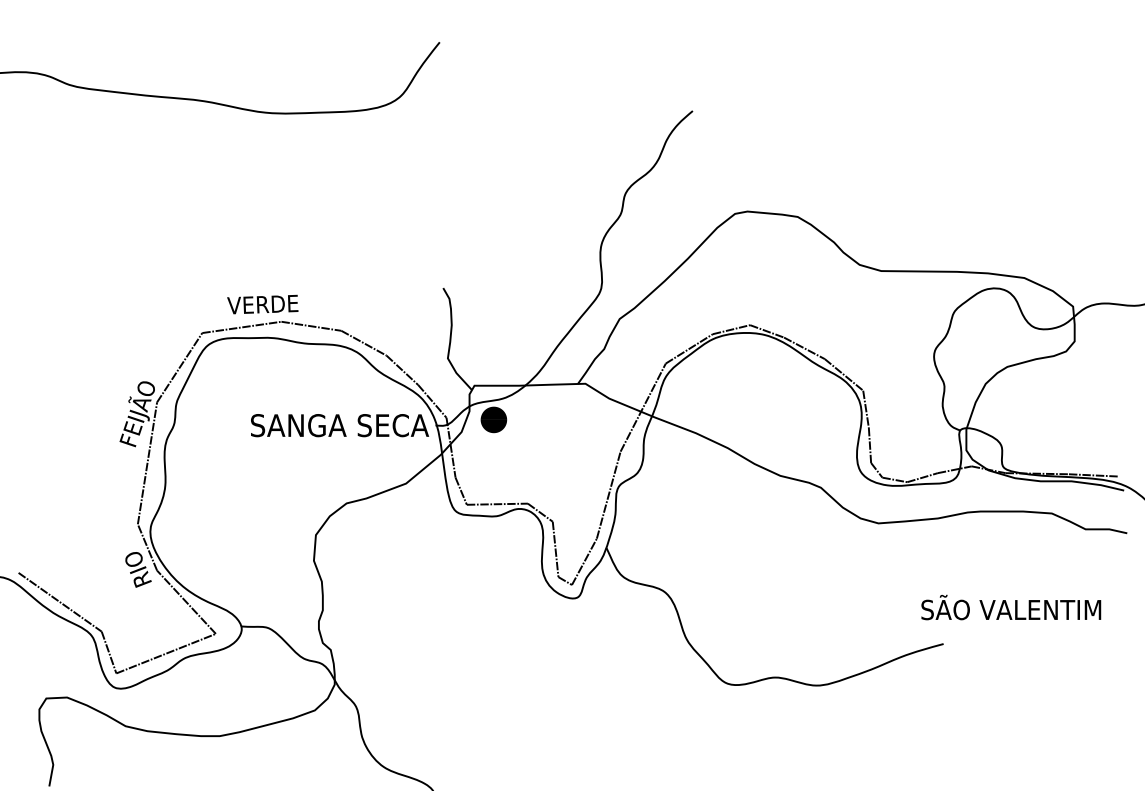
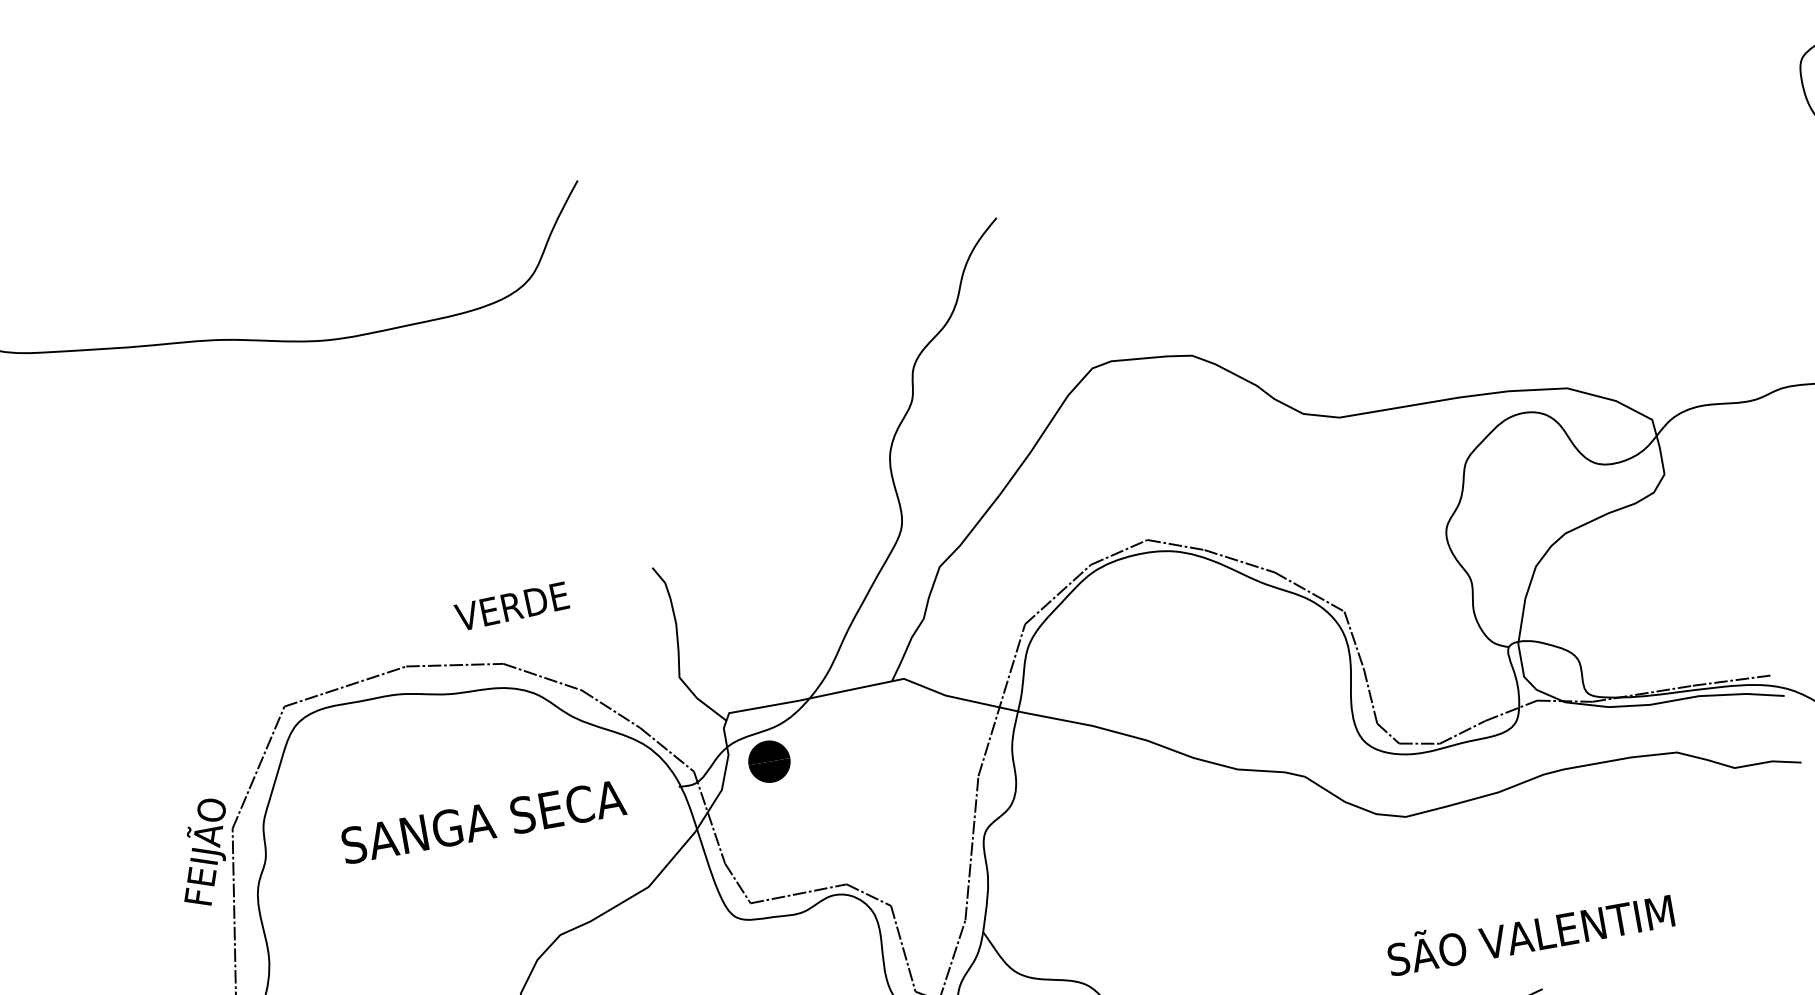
text: (262, 304) -> (511, 606), moved
text: (339, 425) -> (482, 821), moved
text: (1011, 607) -> (1530, 931), moved

